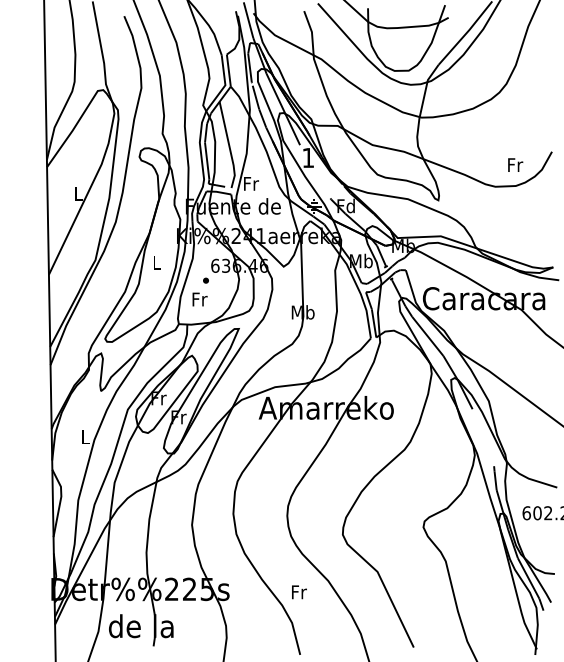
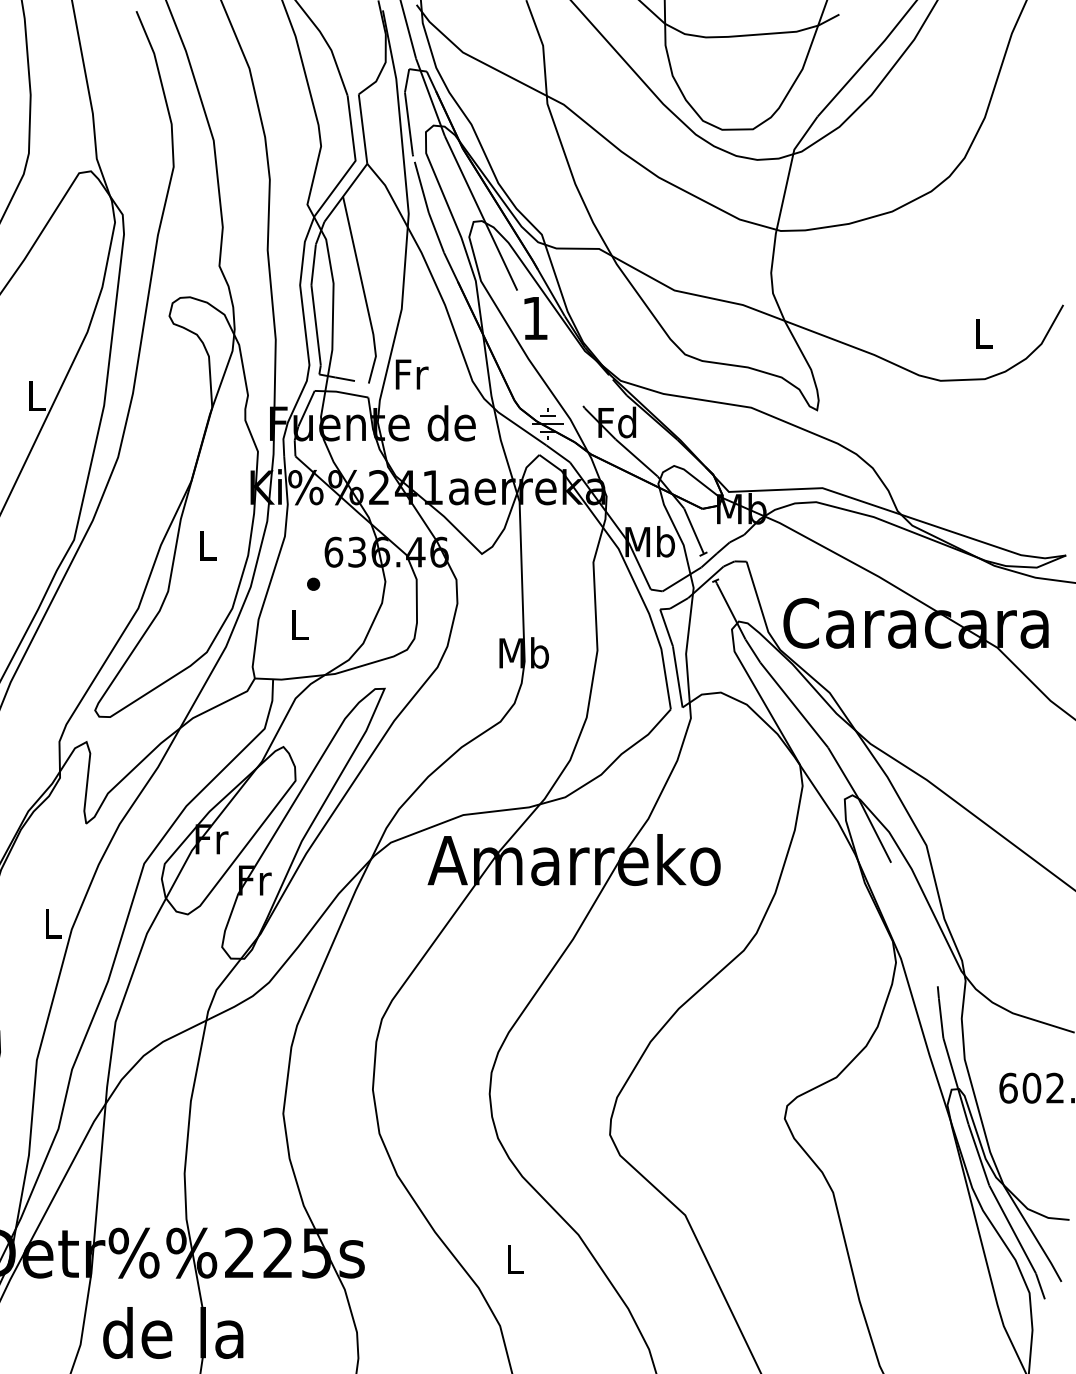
text: (515, 164) -> (984, 332), Fr -> L
text: (199, 299) -> (299, 625), Fr -> L
text: (299, 592) -> (516, 1259), Fr -> L

